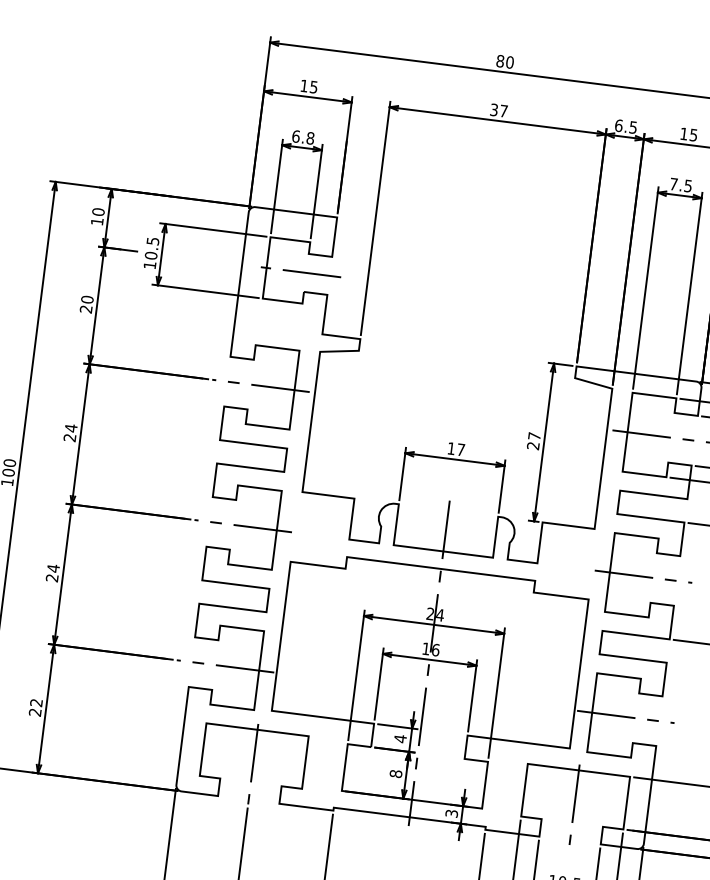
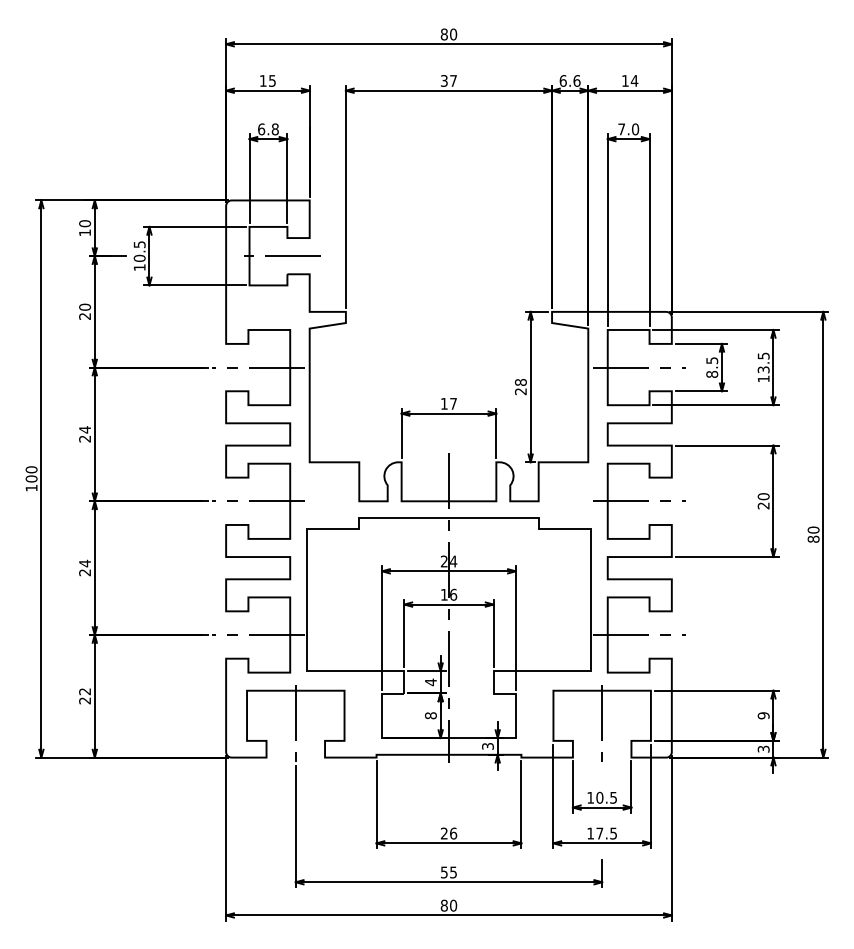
text: (632, 127) -> (576, 80), 6.5 -> 6.6
text: (693, 134) -> (634, 80), 15 -> 14
text: (688, 186) -> (635, 129), 7.5 -> 7.0
text: (534, 435) -> (520, 381), 27 -> 28

